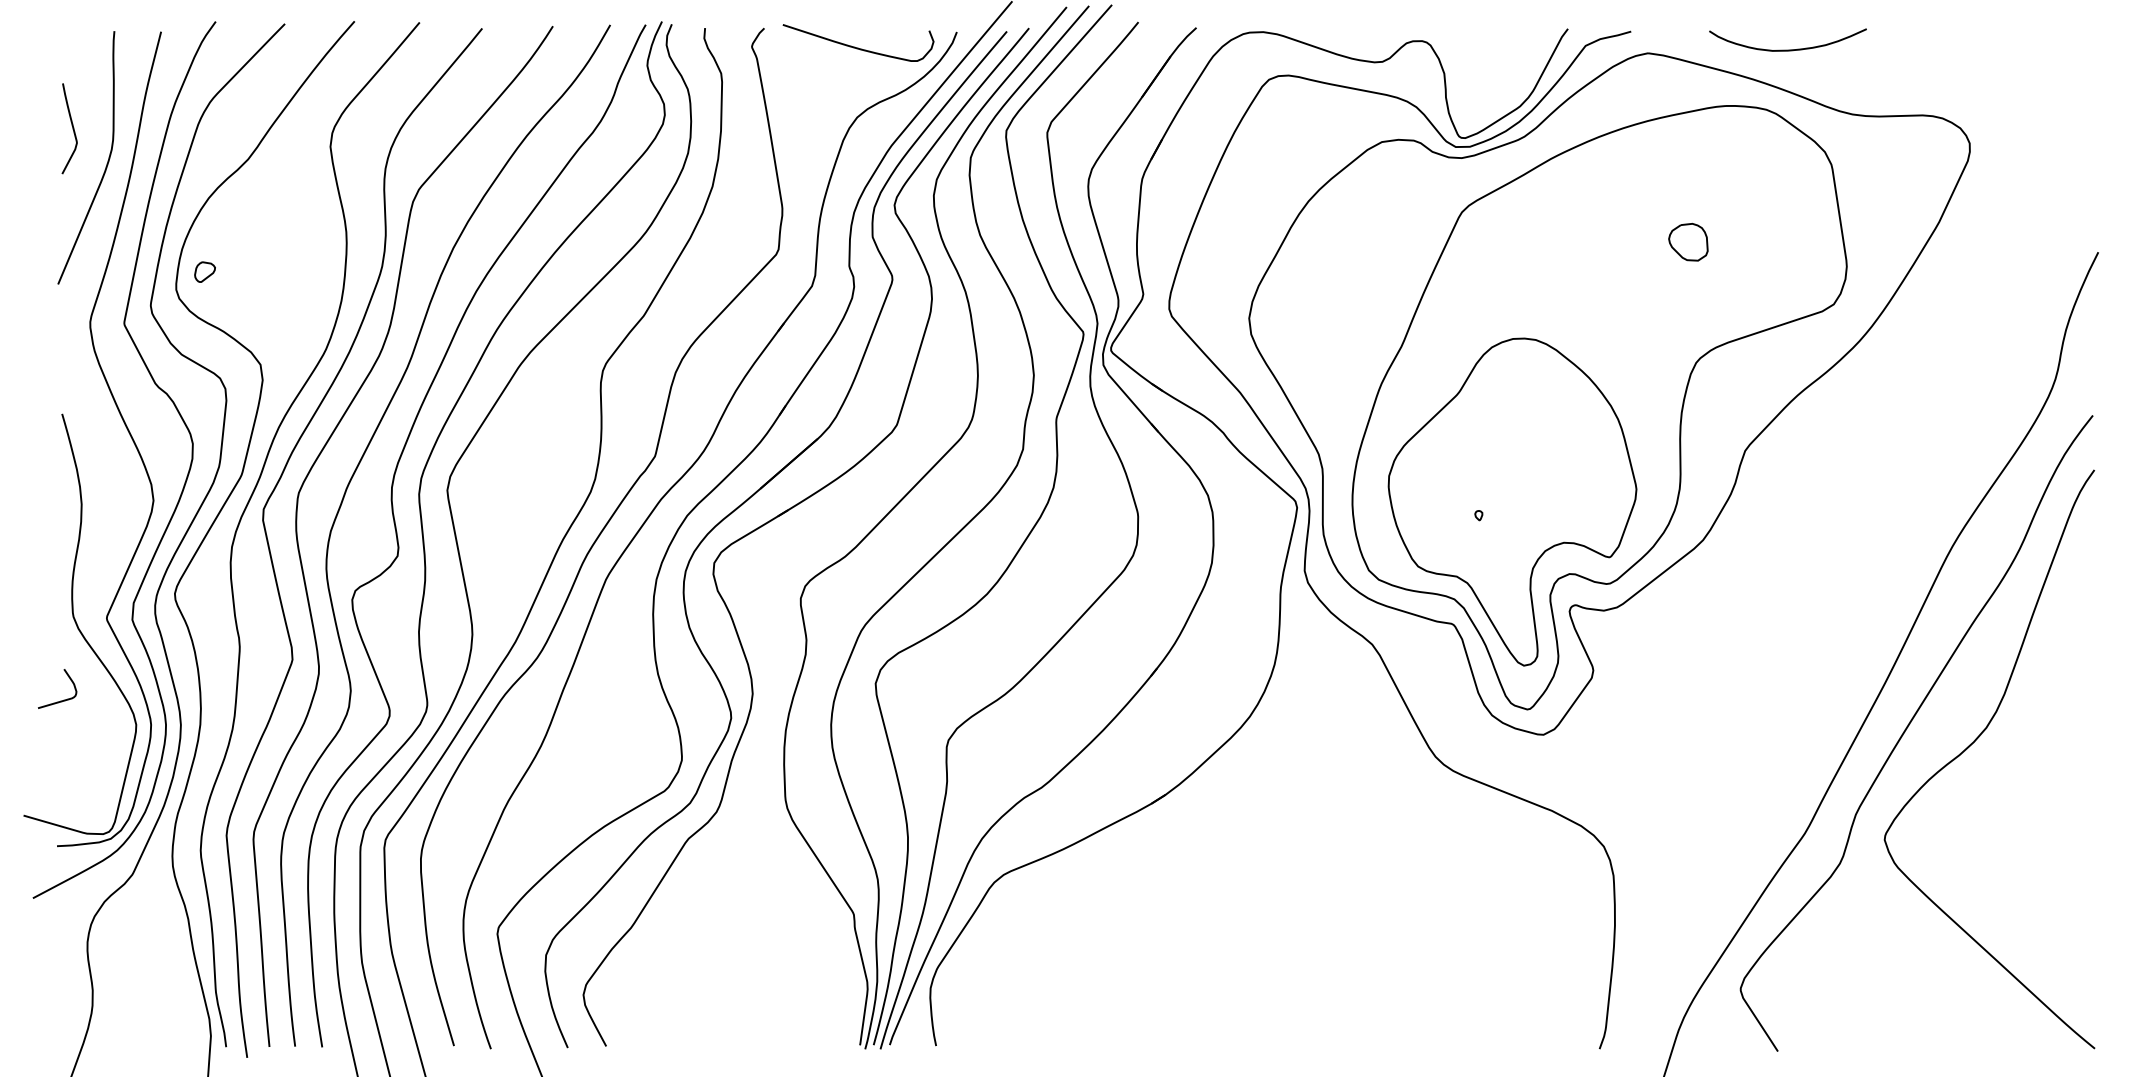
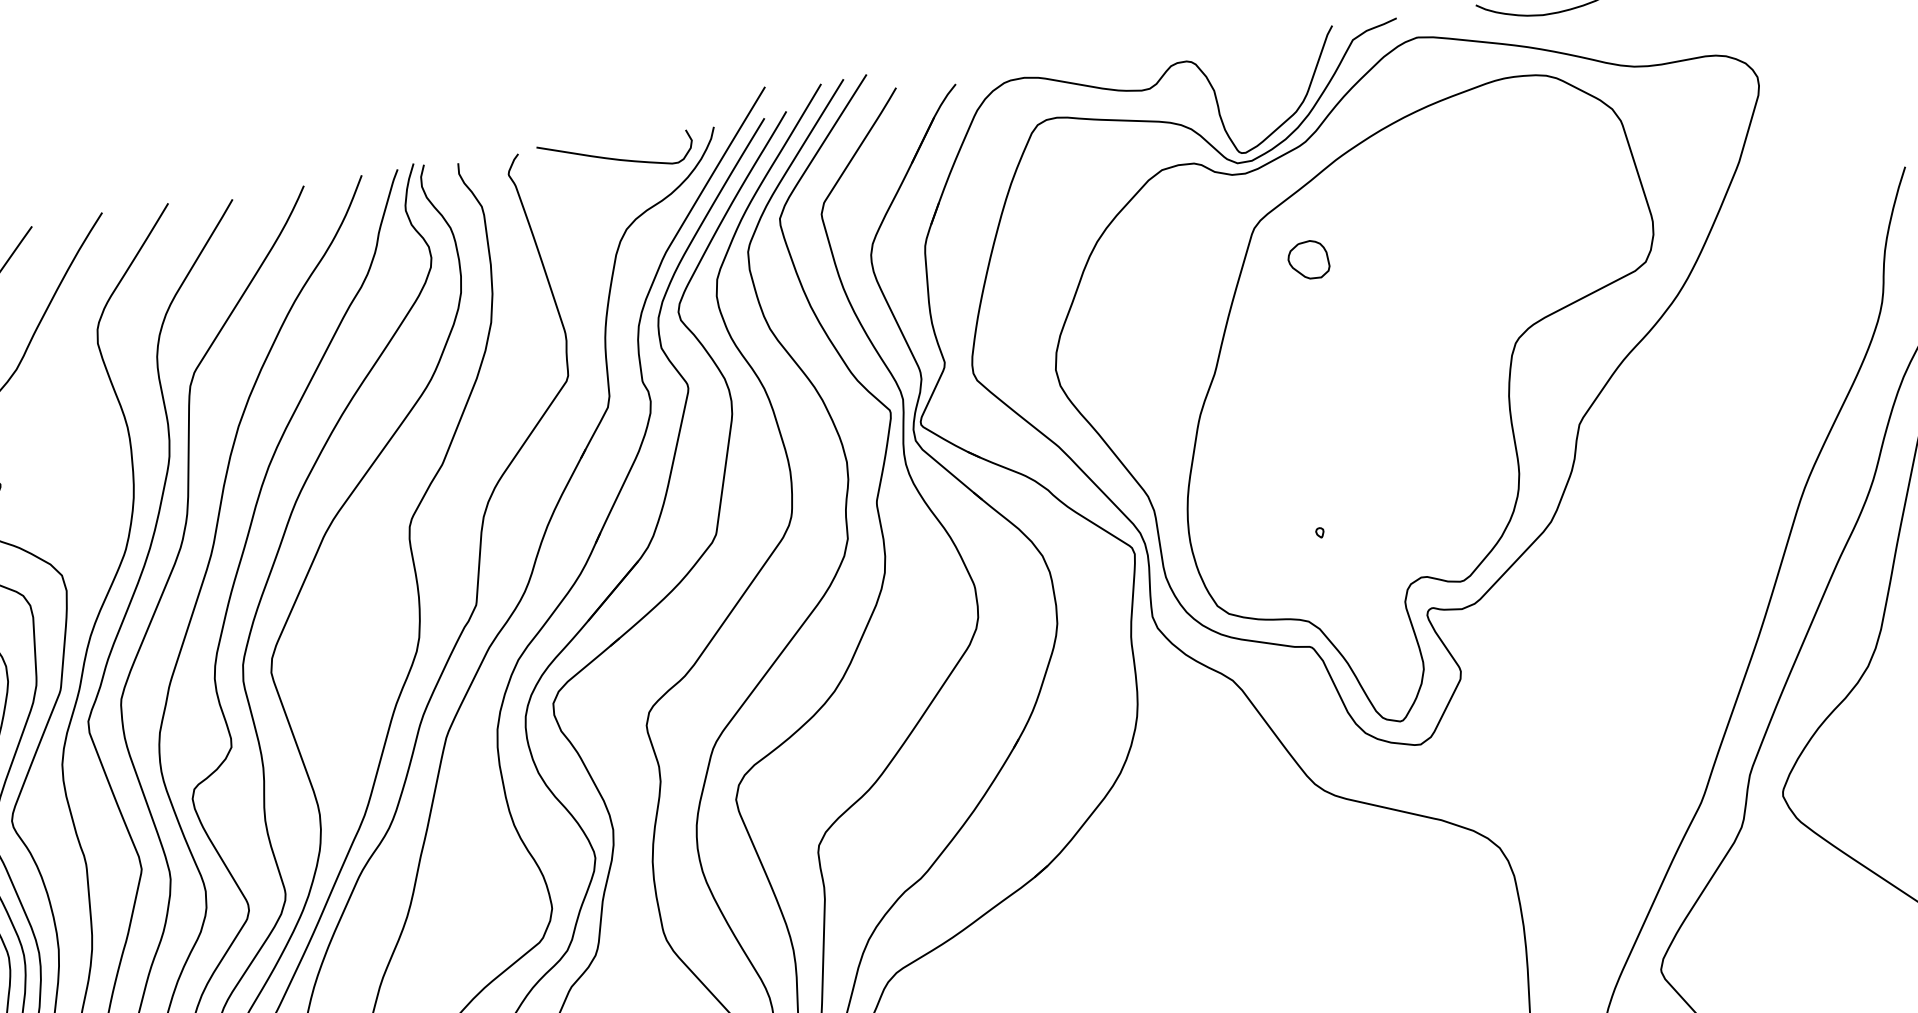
part: (1688, 242) -> (1308, 260), moved
part: (1512, 501) -> (1351, 513), removed

